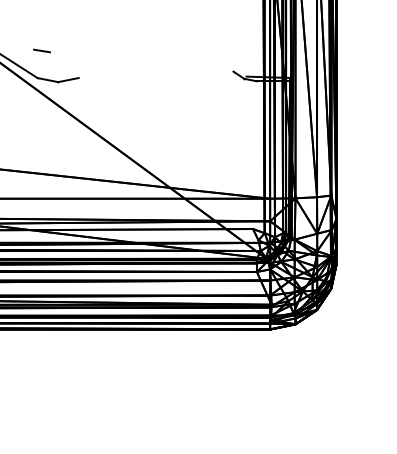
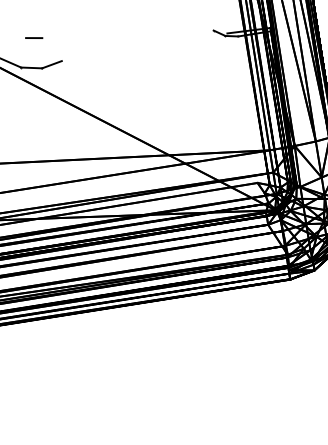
line: (41, 50) -> (33, 37), moved

